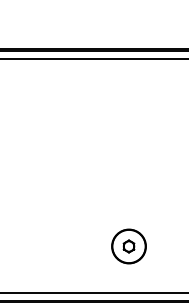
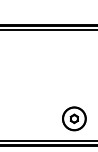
part: (129, 245) -> (74, 118), size x1.43

